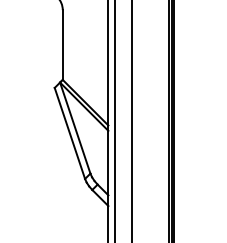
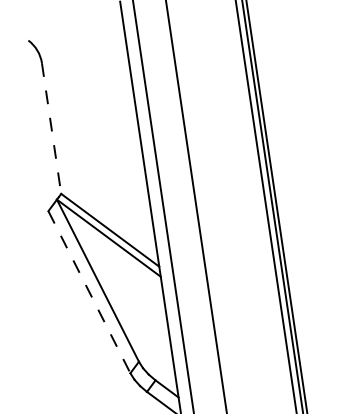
line: (62, 45) -> (51, 129), solid -> dashed
line: (69, 133) -> (88, 292), solid -> dashed

